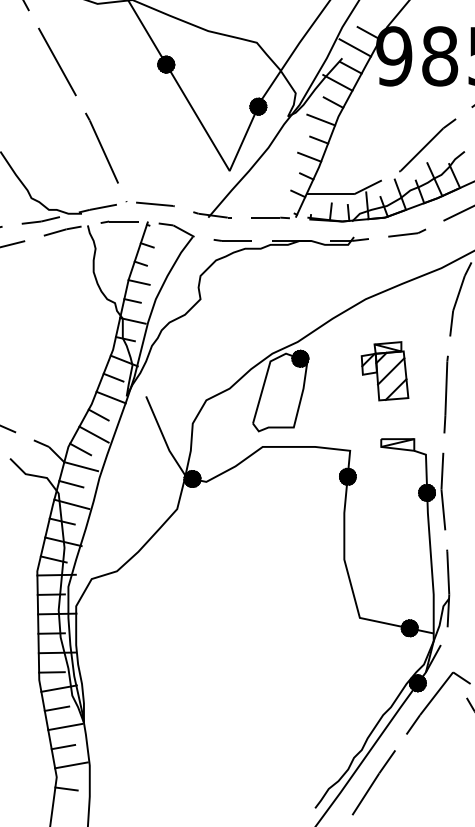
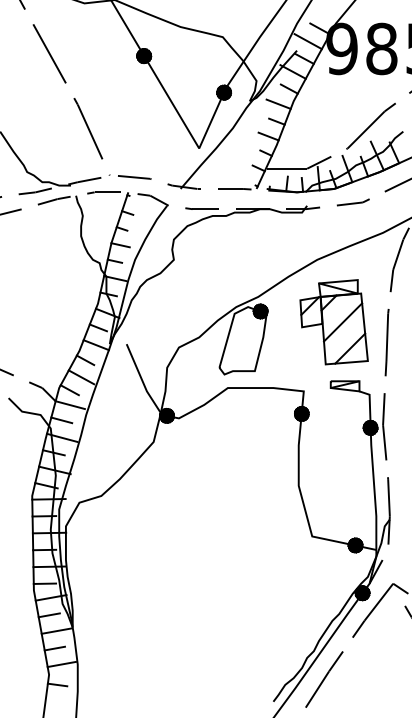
part: (384, 371) -> (333, 322), size x1.67

